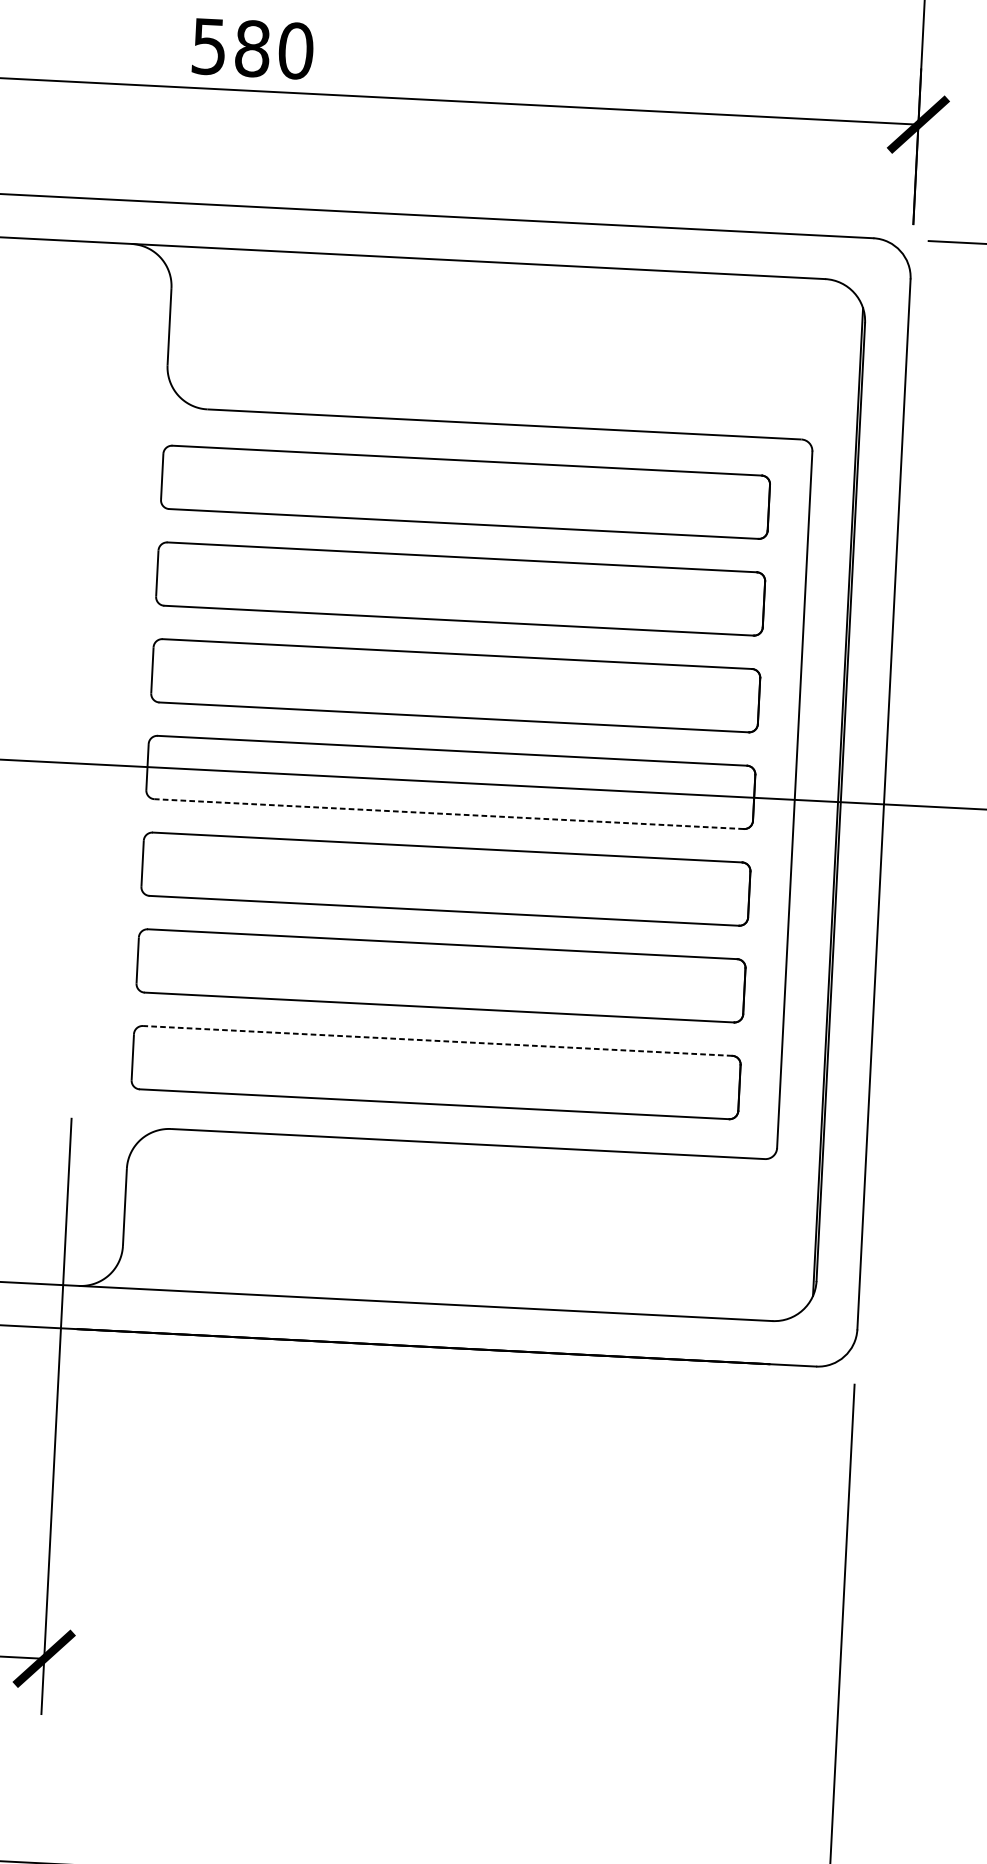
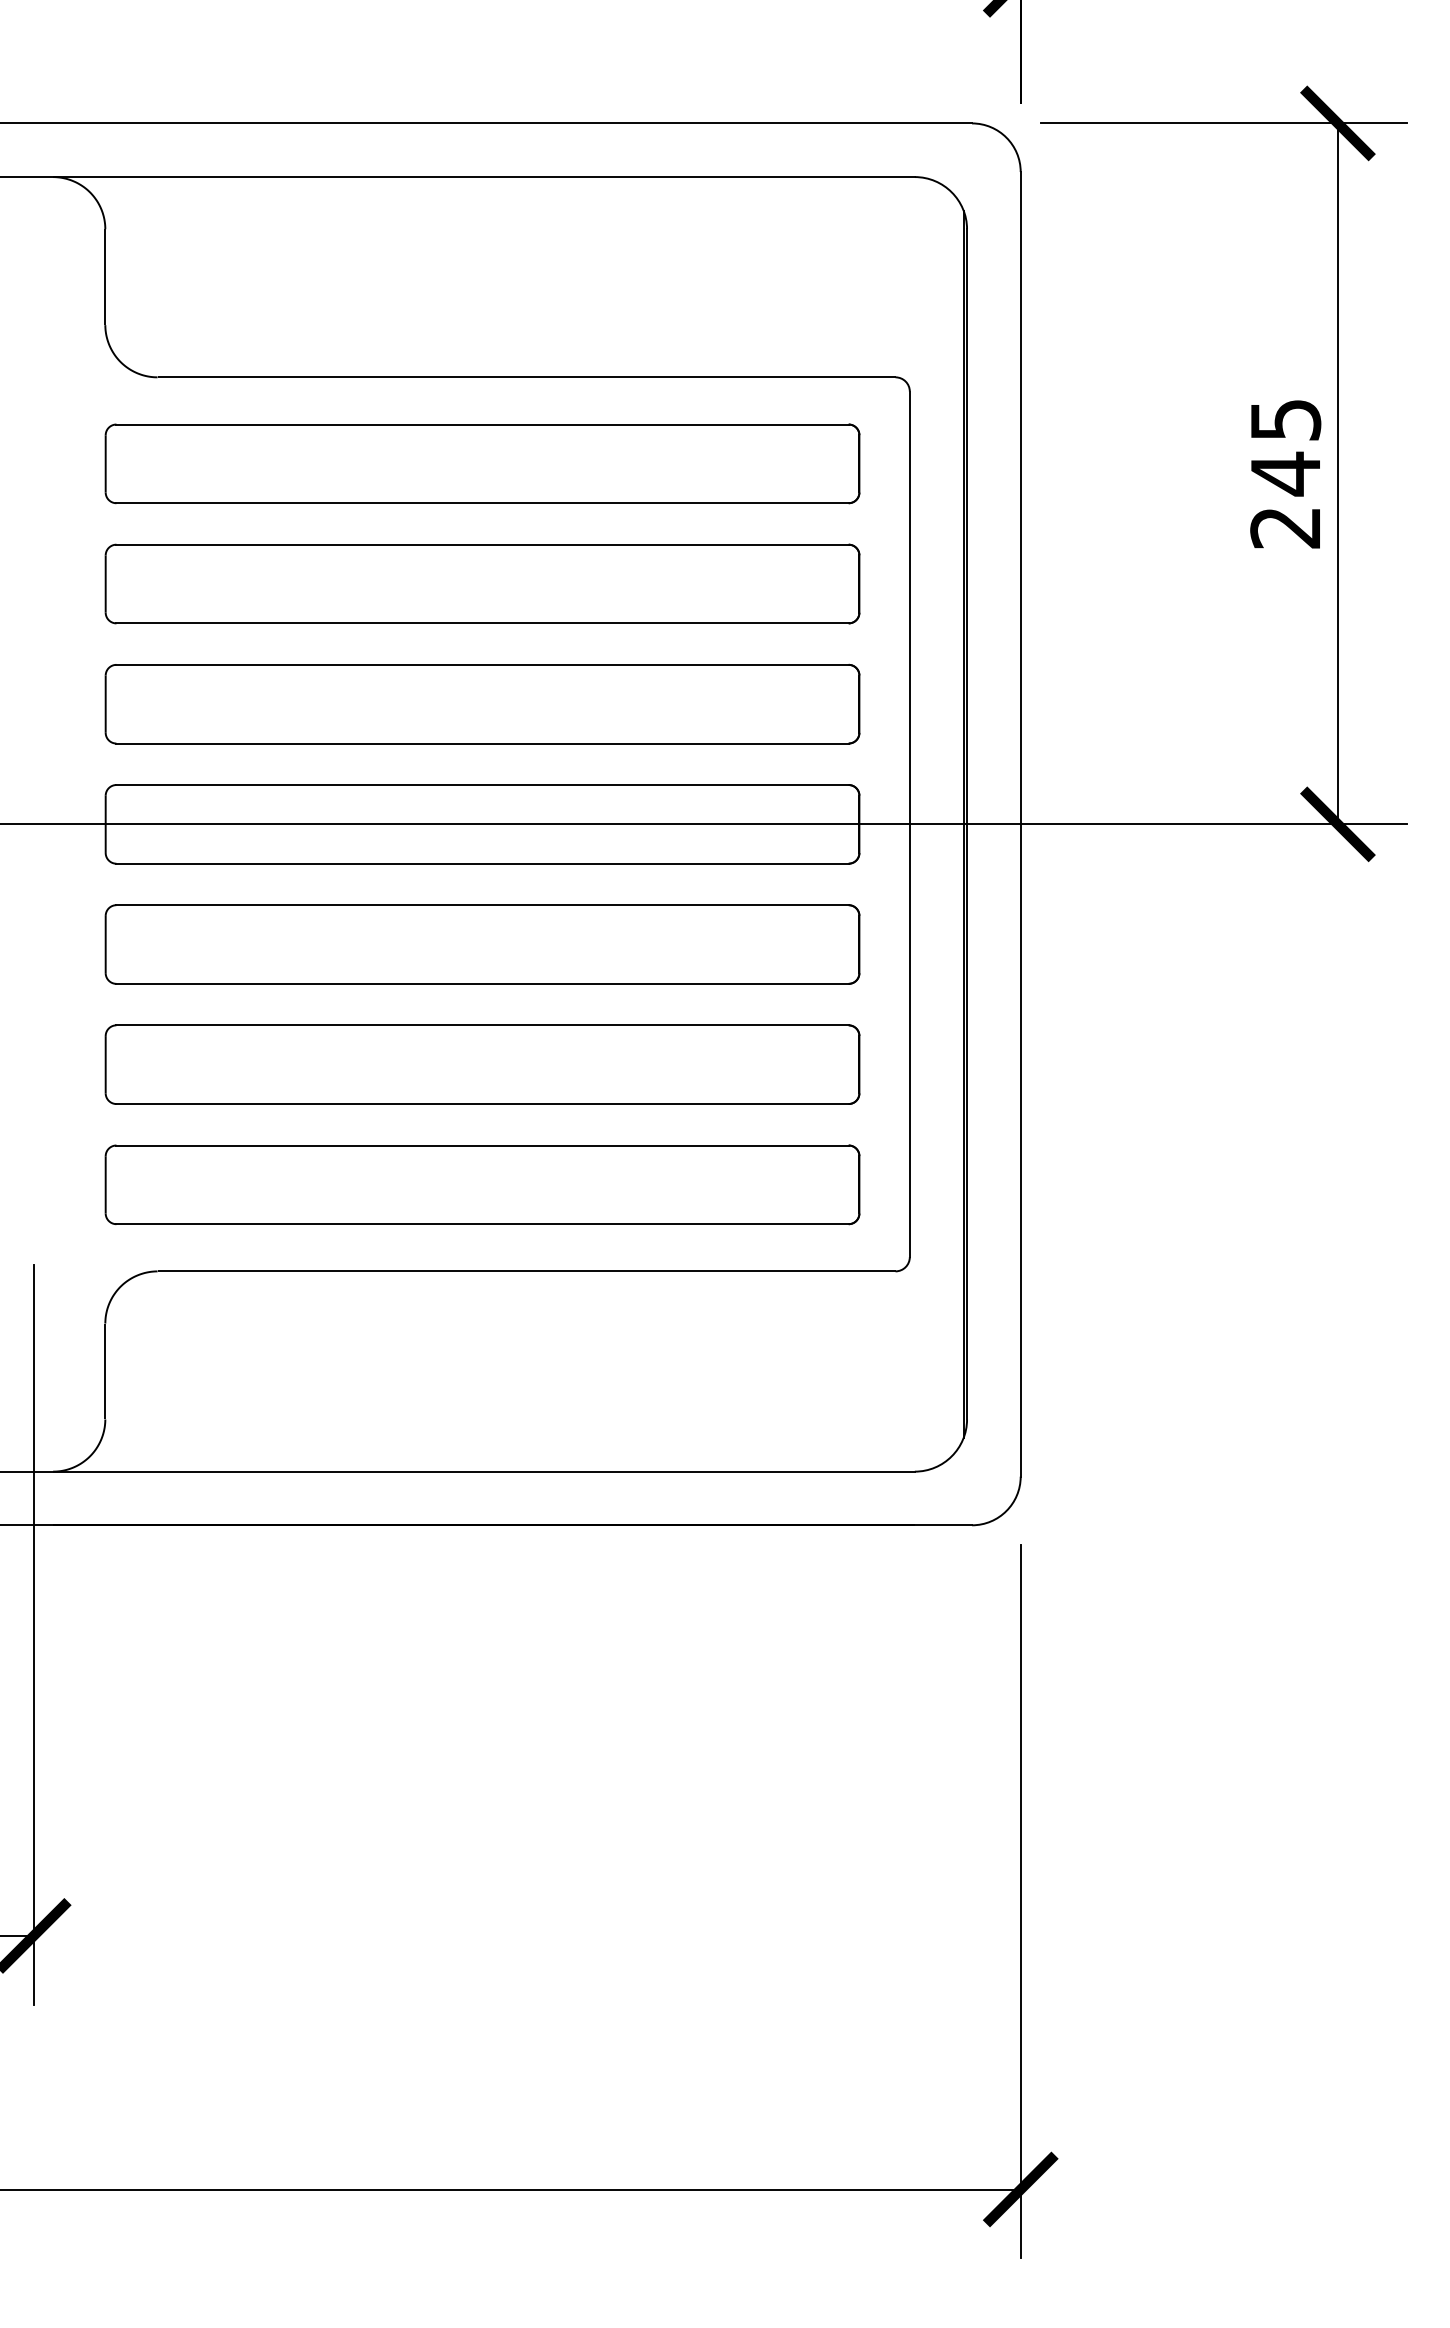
line: (449, 813) -> (482, 863), dashed -> solid
line: (437, 1040) -> (482, 1145), dashed -> solid

